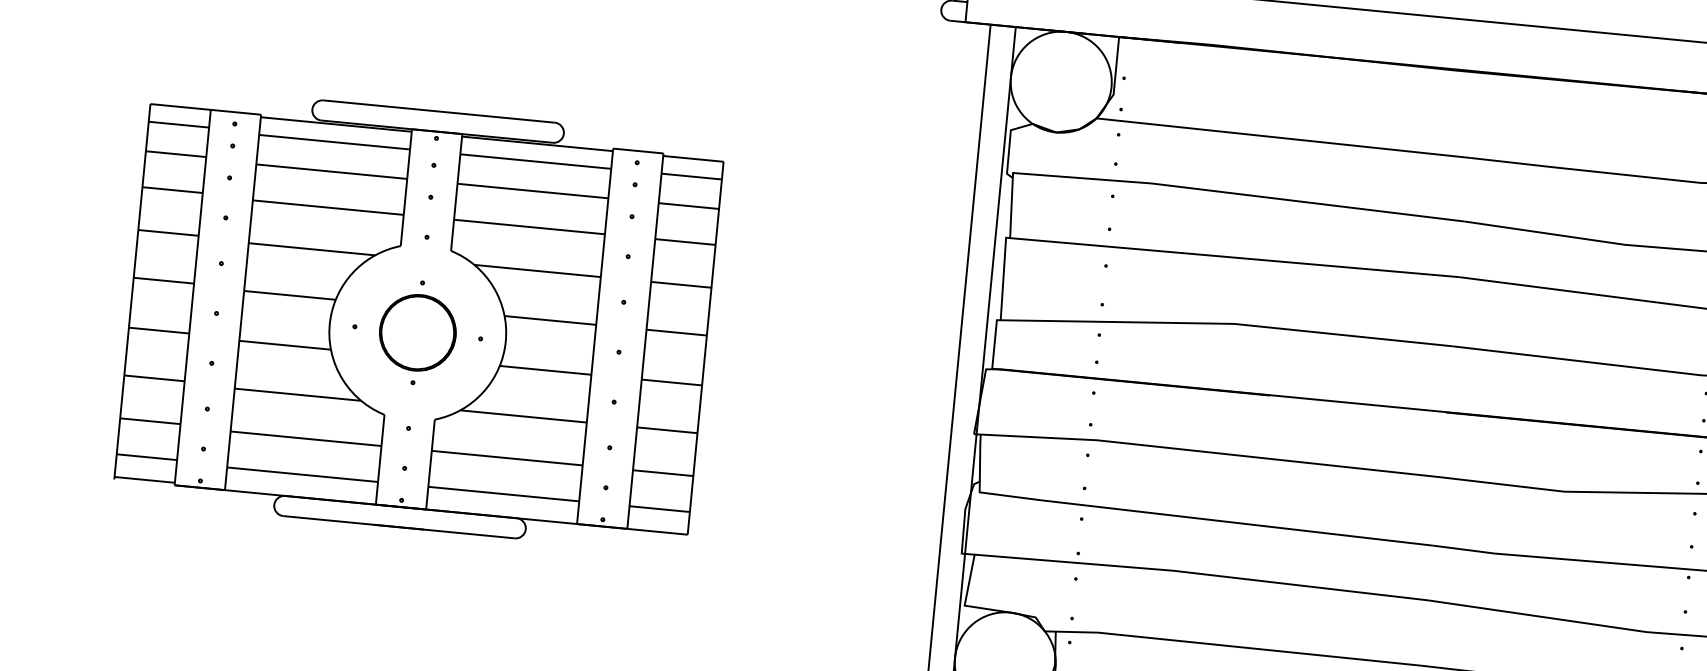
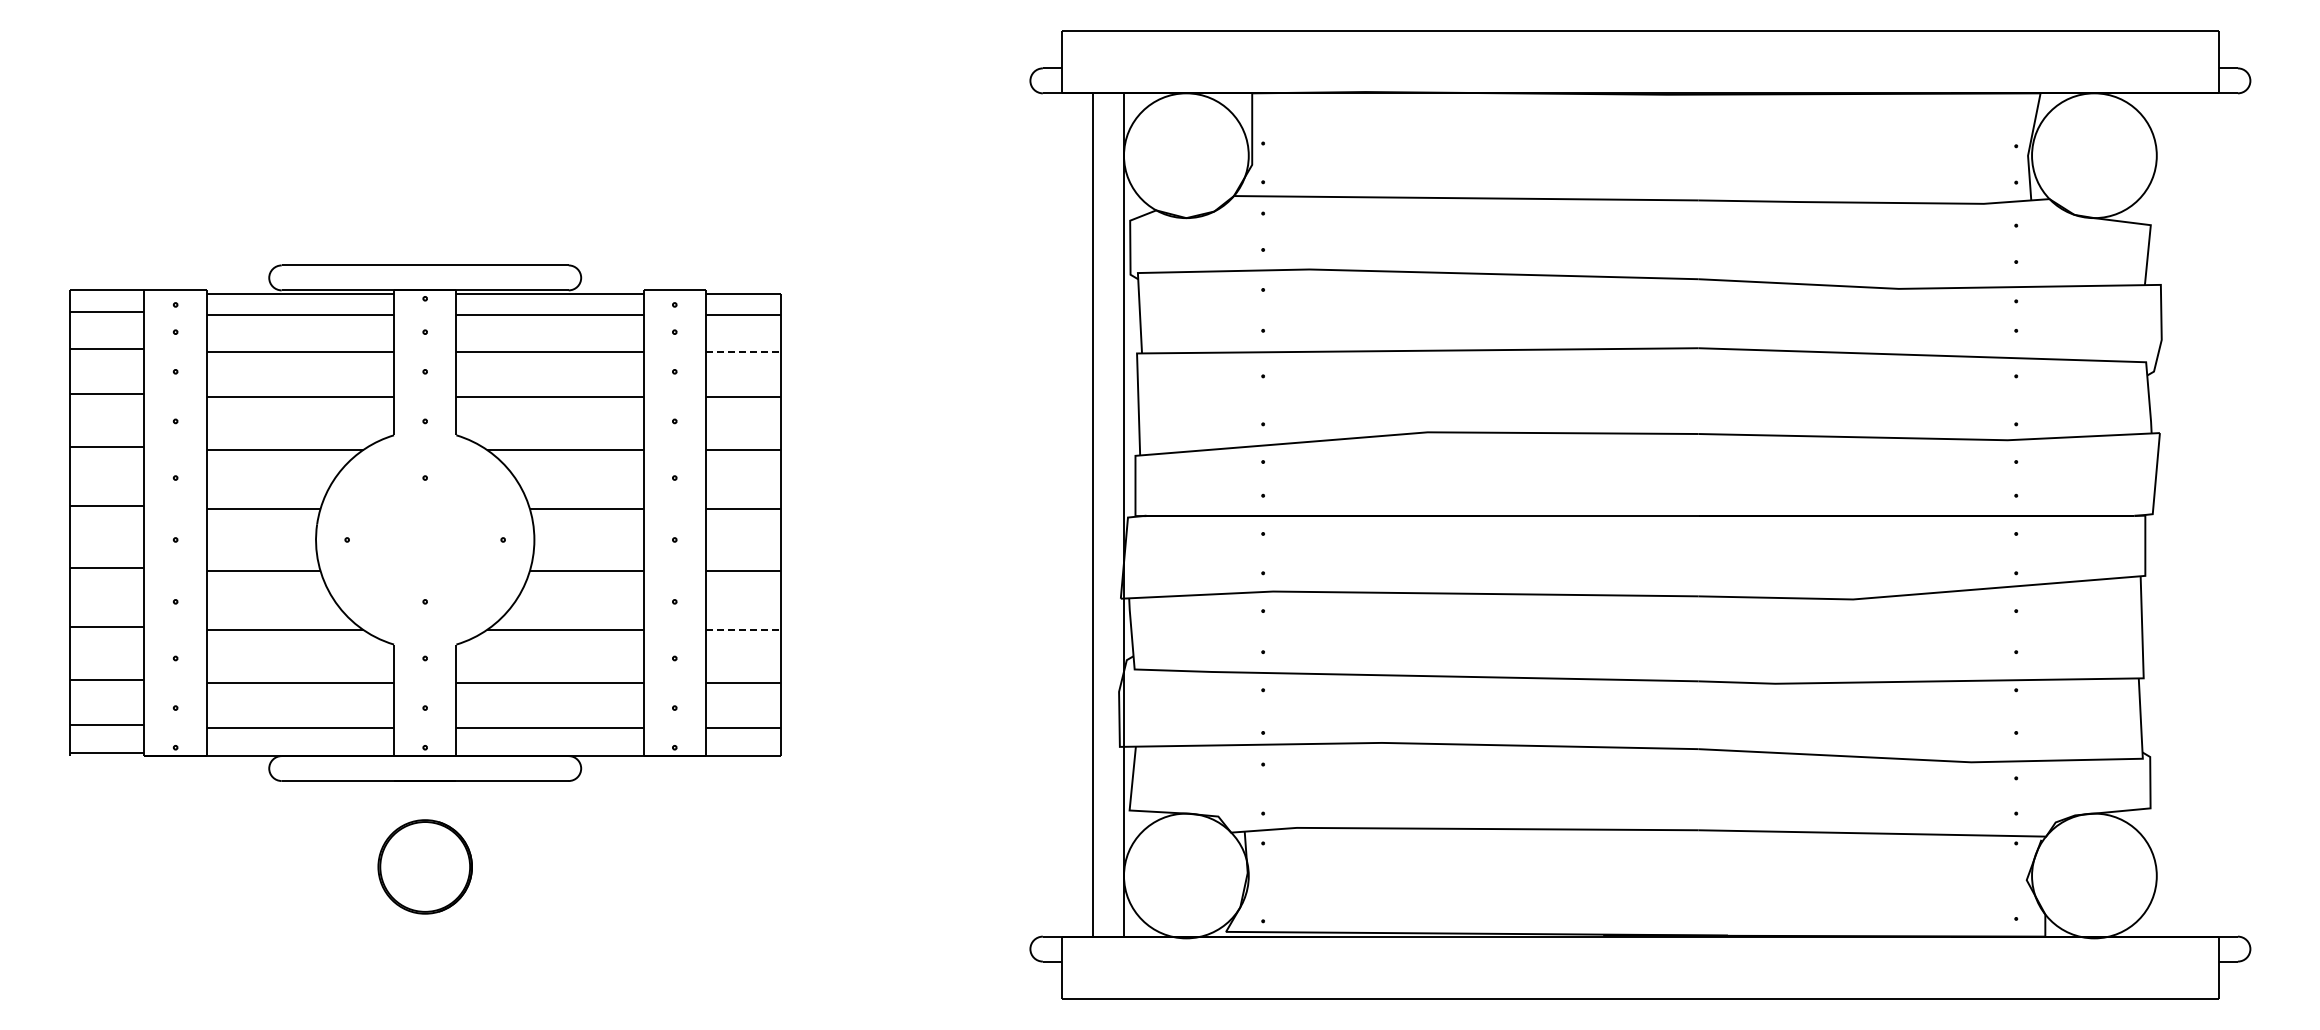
line: (688, 206) -> (743, 352), solid -> dashed
part: (417, 332) -> (424, 866), moved
line: (667, 430) -> (743, 630), solid -> dashed

